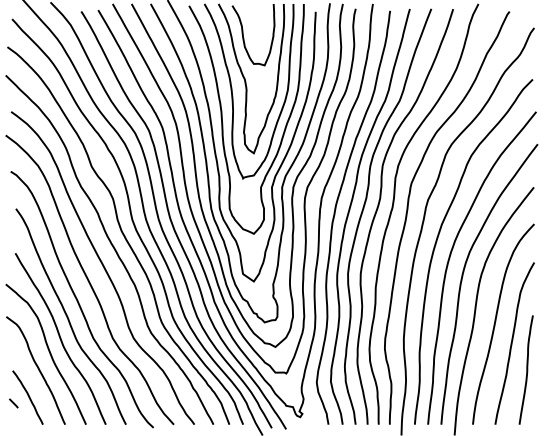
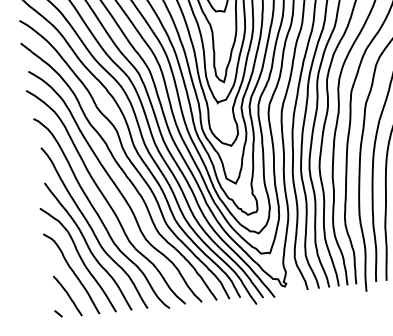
line: (13, 403) -> (58, 313), moved

